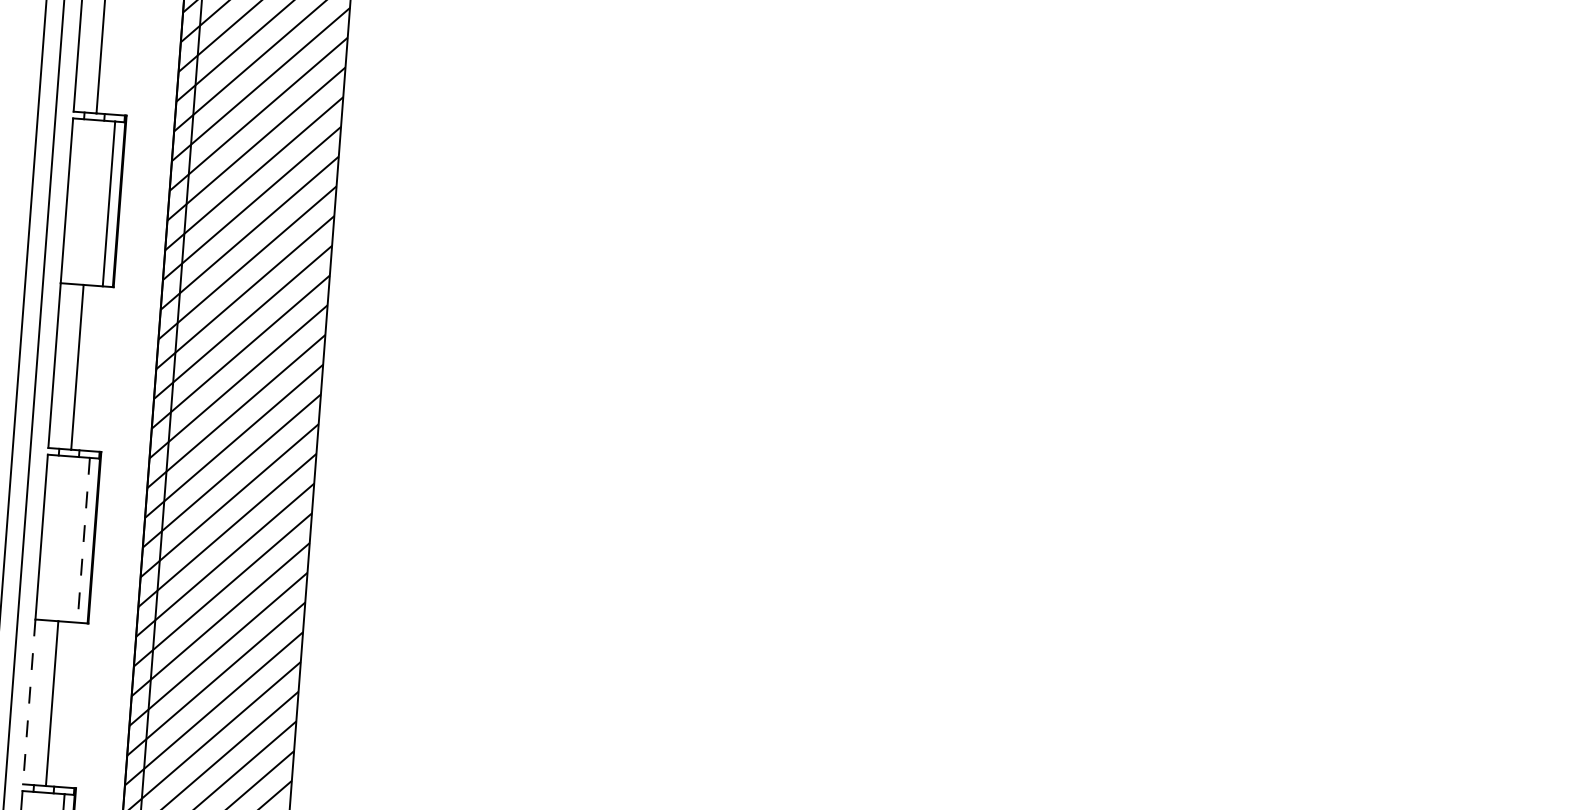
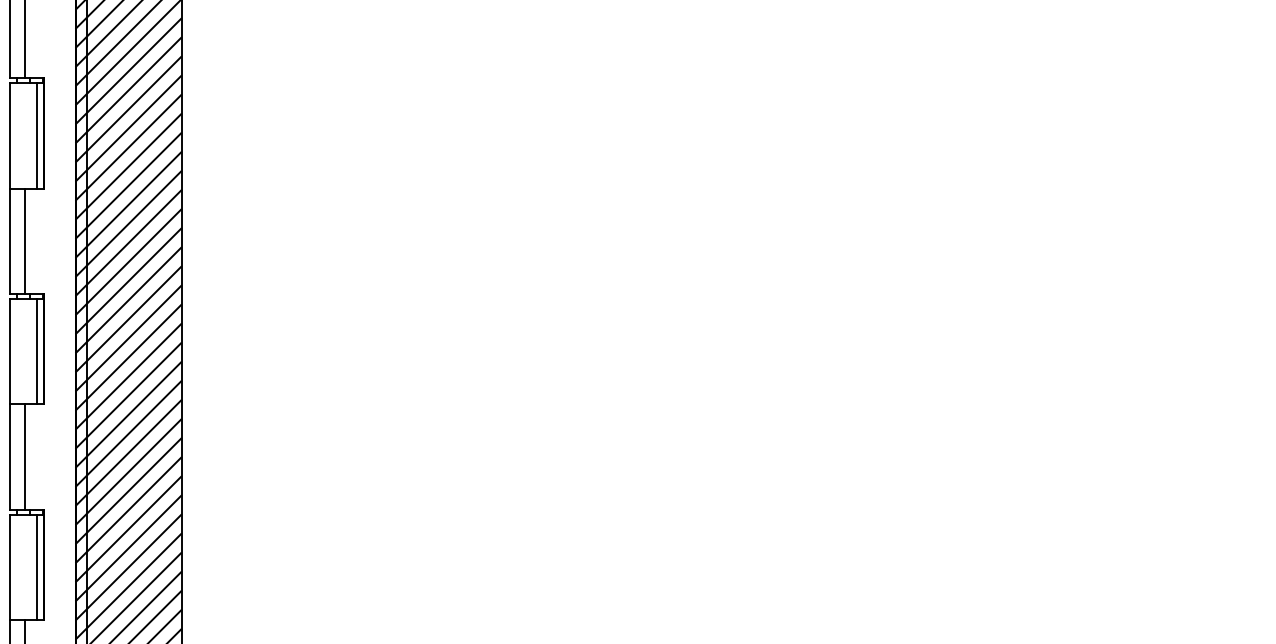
line: (83, 540) -> (37, 351), dashed -> solid
line: (29, 702) -> (10, 457), dashed -> solid

